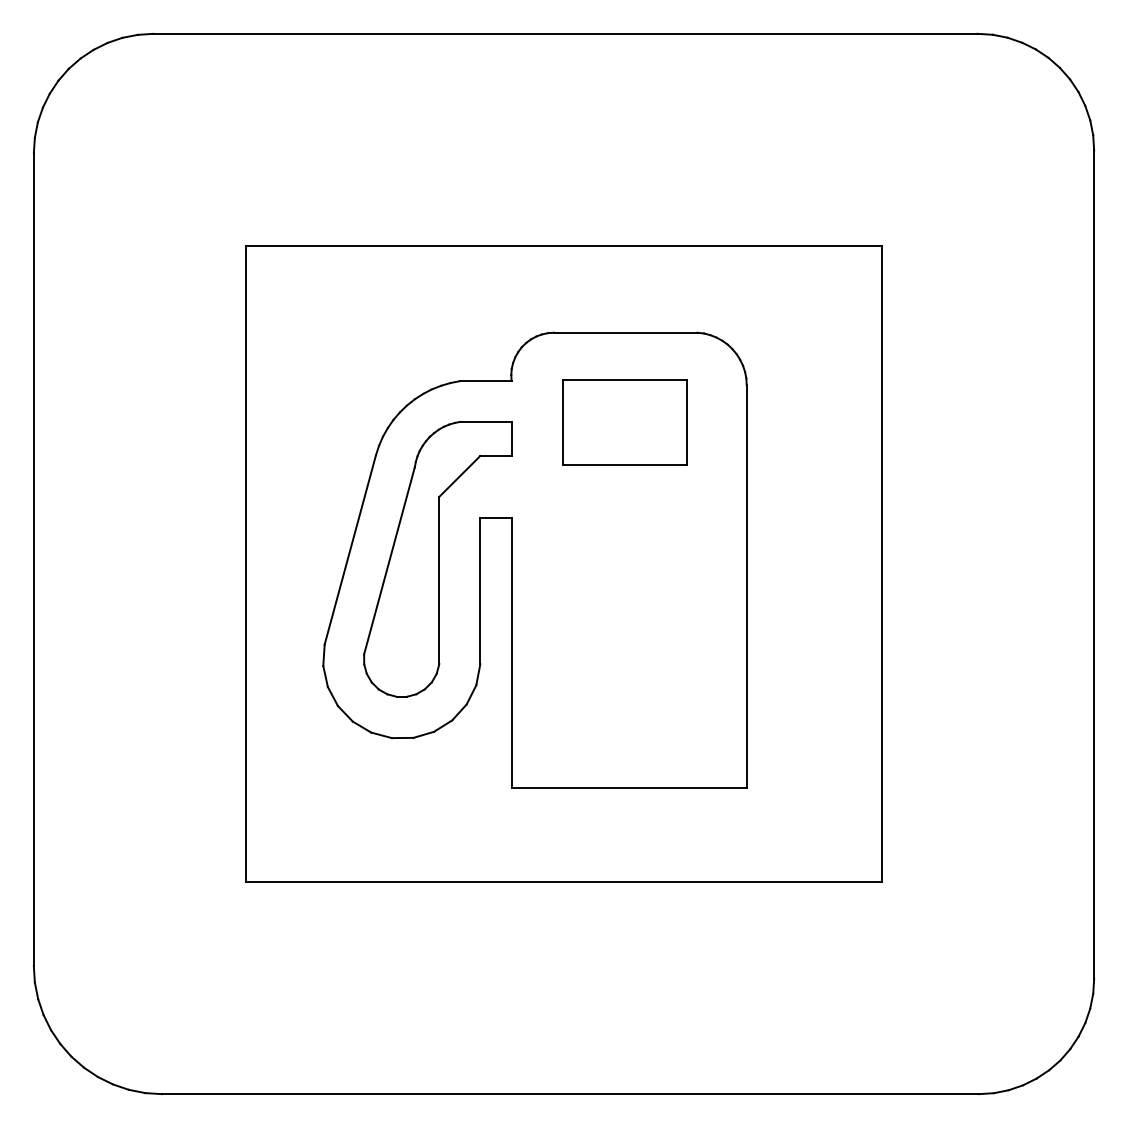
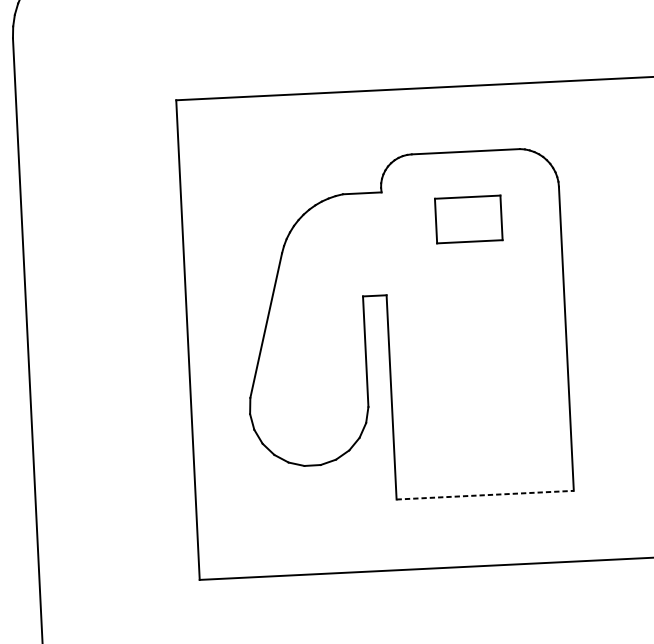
part: (624, 422) -> (468, 219), size x0.7
part: (437, 559) -> (332, 329), removed
line: (629, 788) -> (485, 495), solid -> dashed

